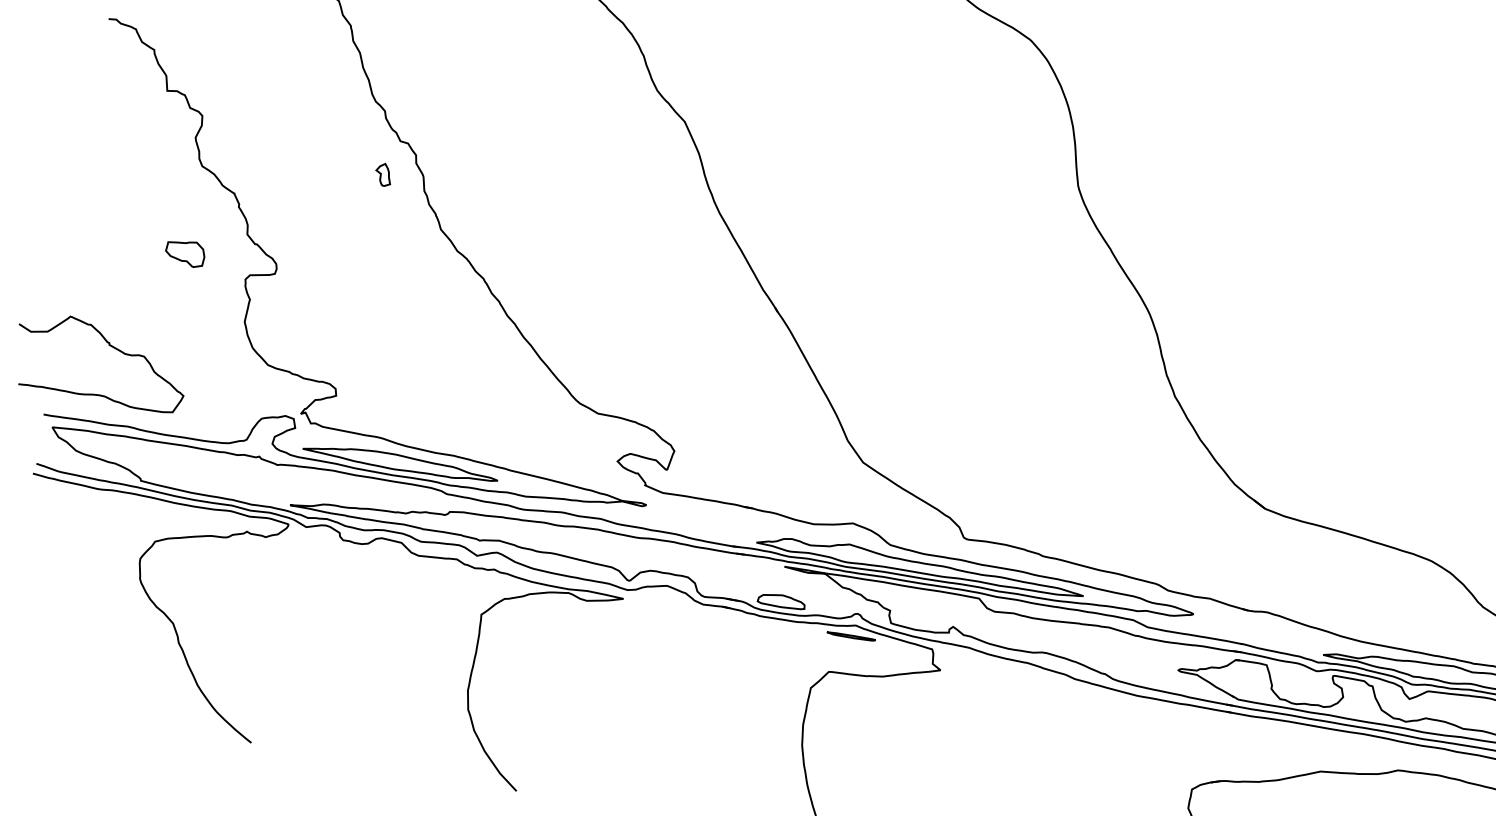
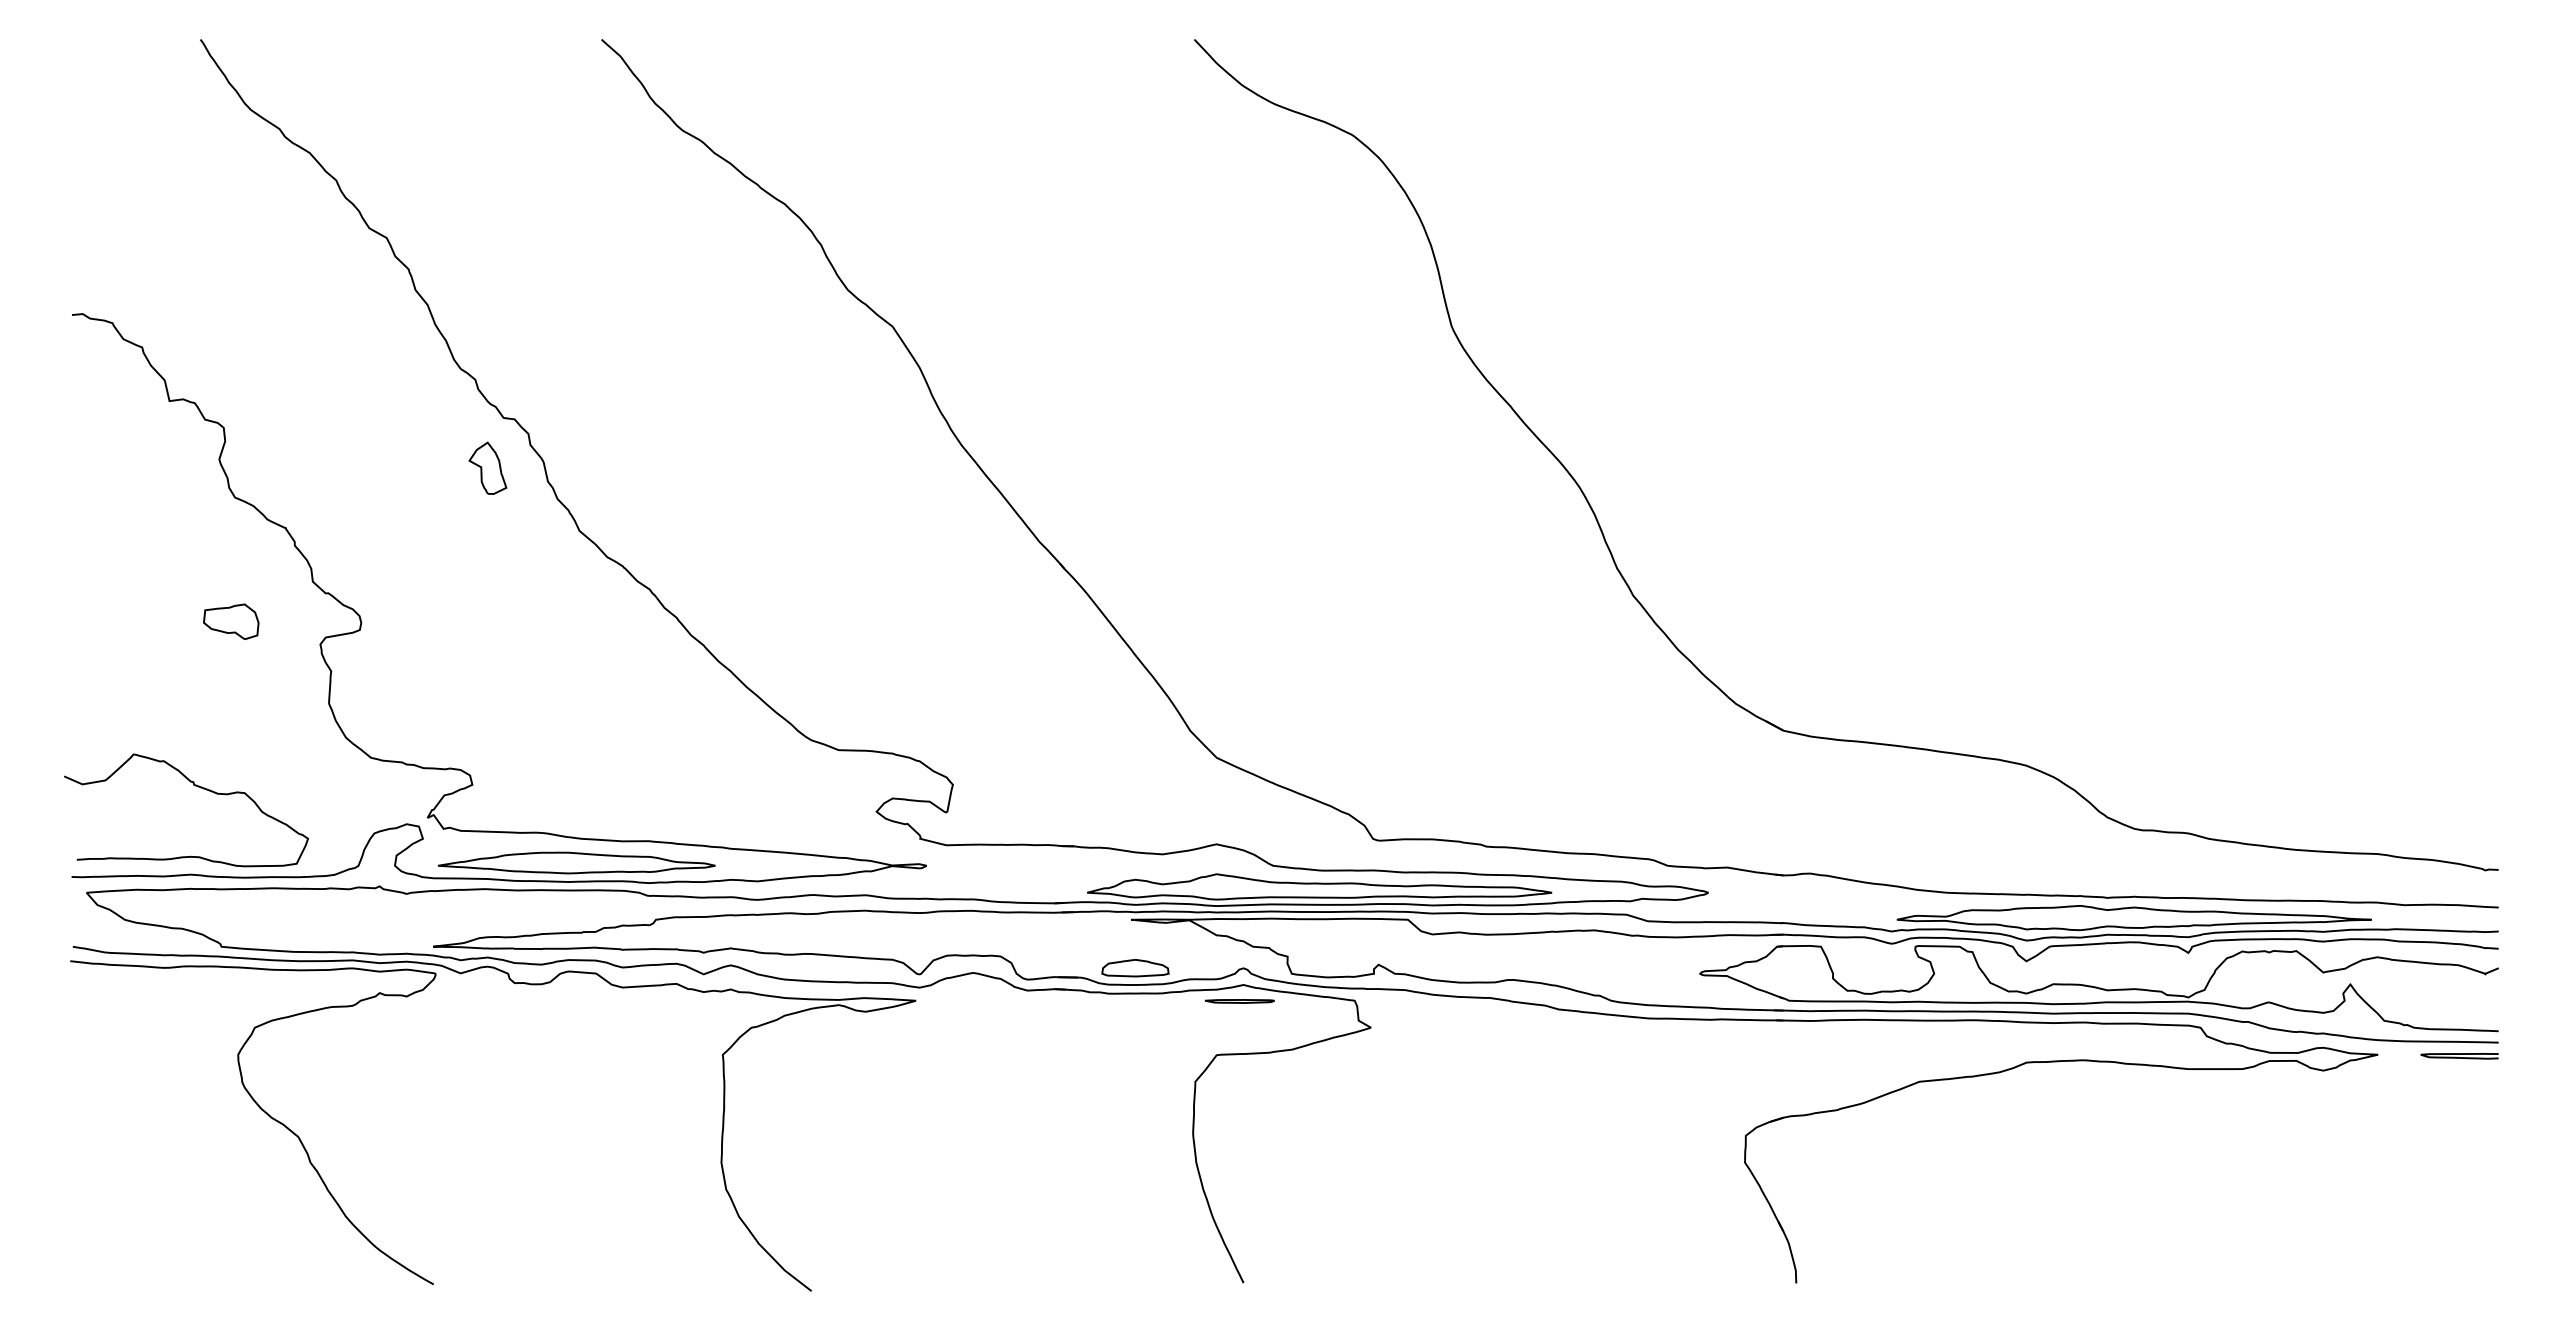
part: (383, 174) -> (487, 467), size x1.67
curve: (110, 346) -> (195, 786), moved

